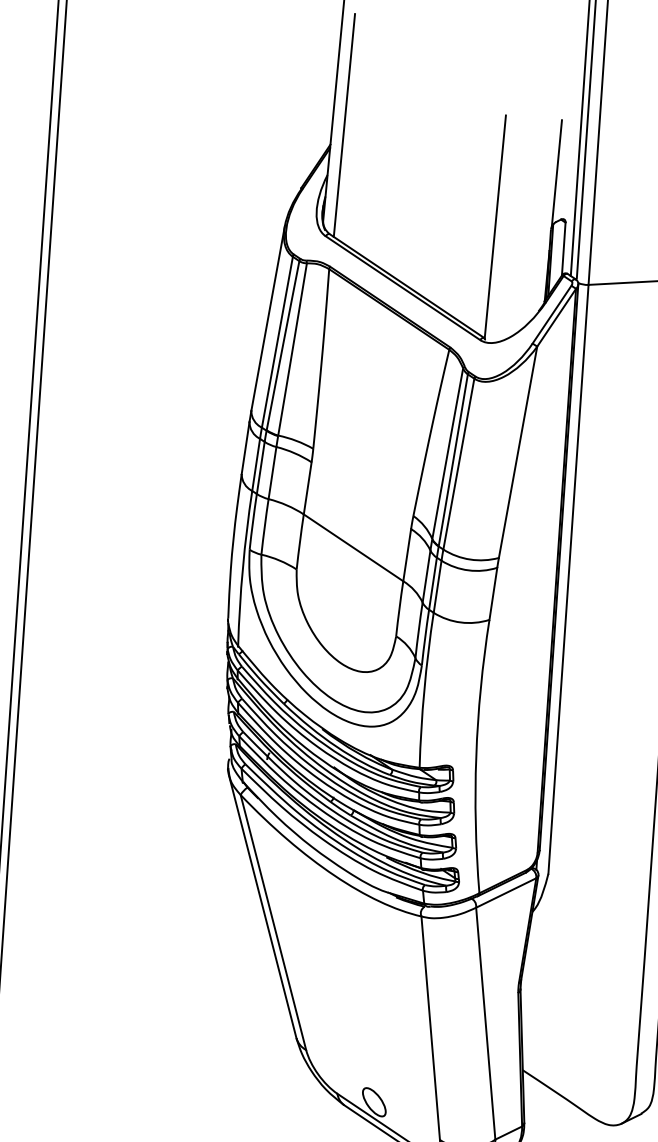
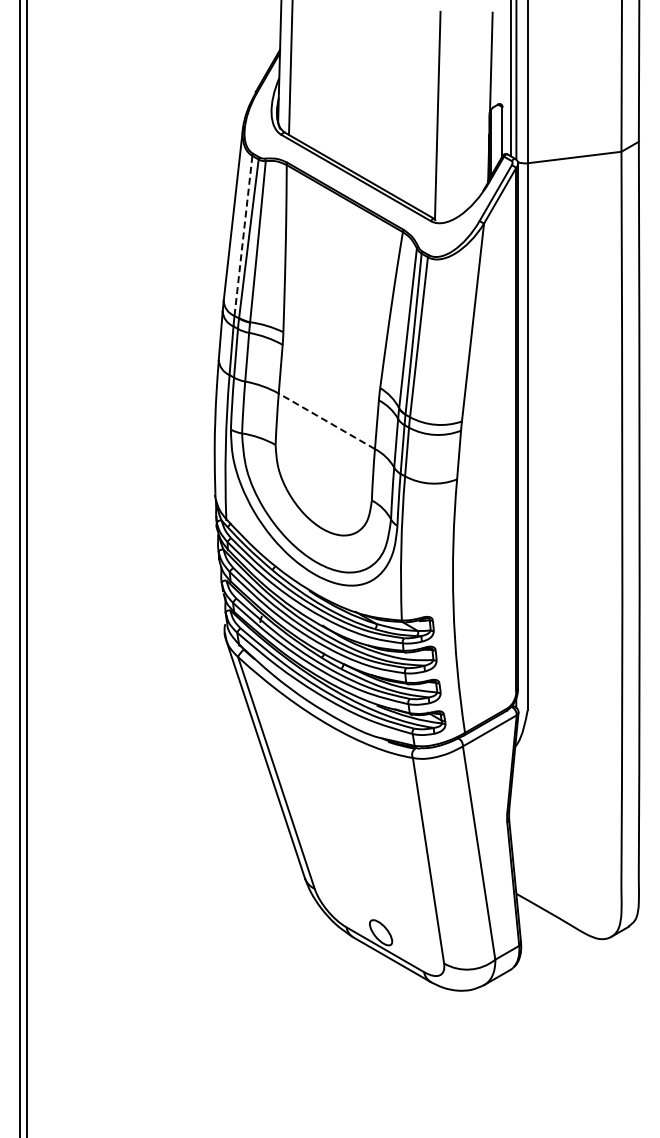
line: (277, 342) -> (243, 236), solid -> dashed
line: (353, 548) -> (326, 421), solid -> dashed

